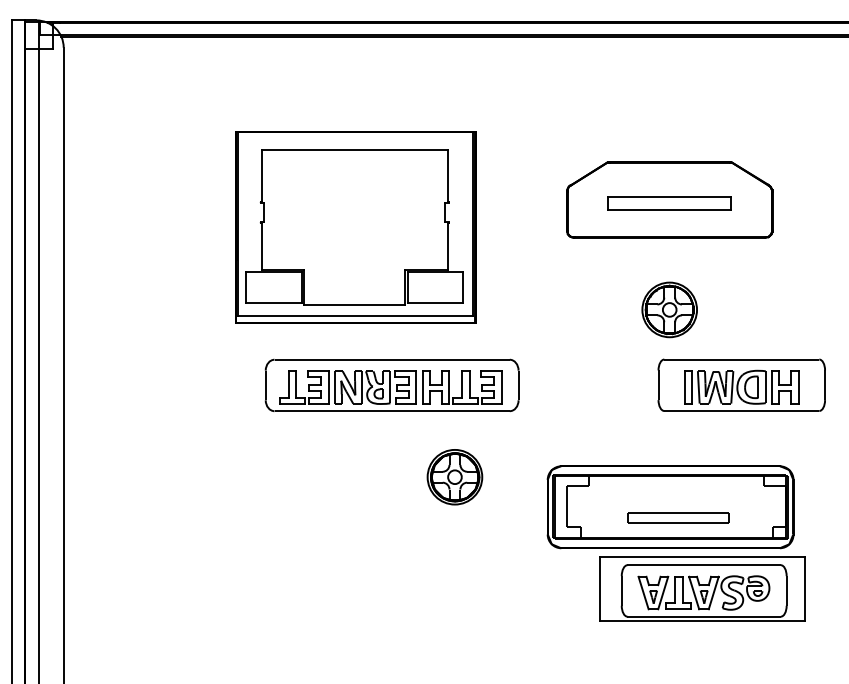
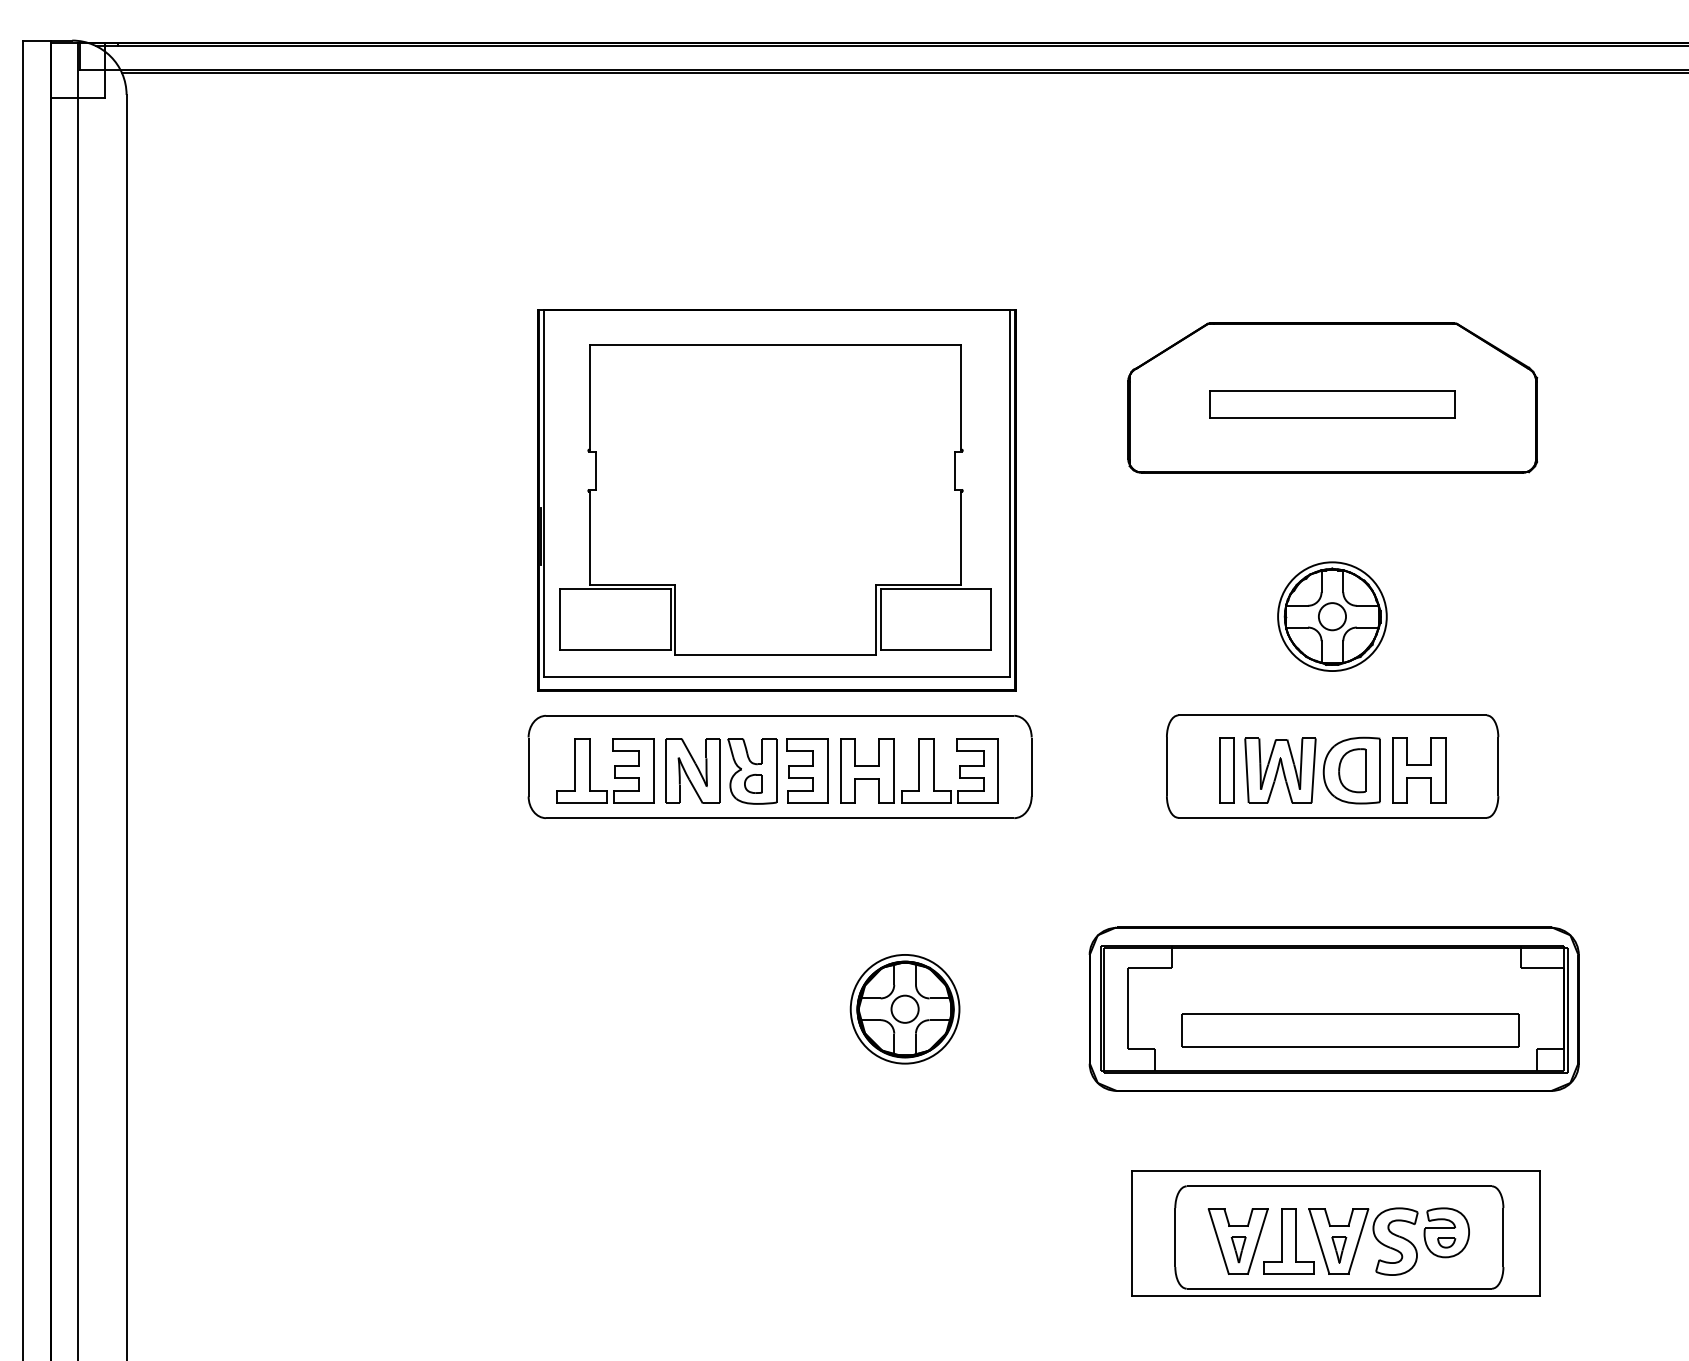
part: (355, 227) -> (776, 500), moved
part: (741, 384) -> (1332, 765), moved
part: (454, 477) -> (904, 1009), moved
part: (678, 517) -> (1349, 1029), size x1.67
part: (702, 588) -> (1335, 1232), moved

